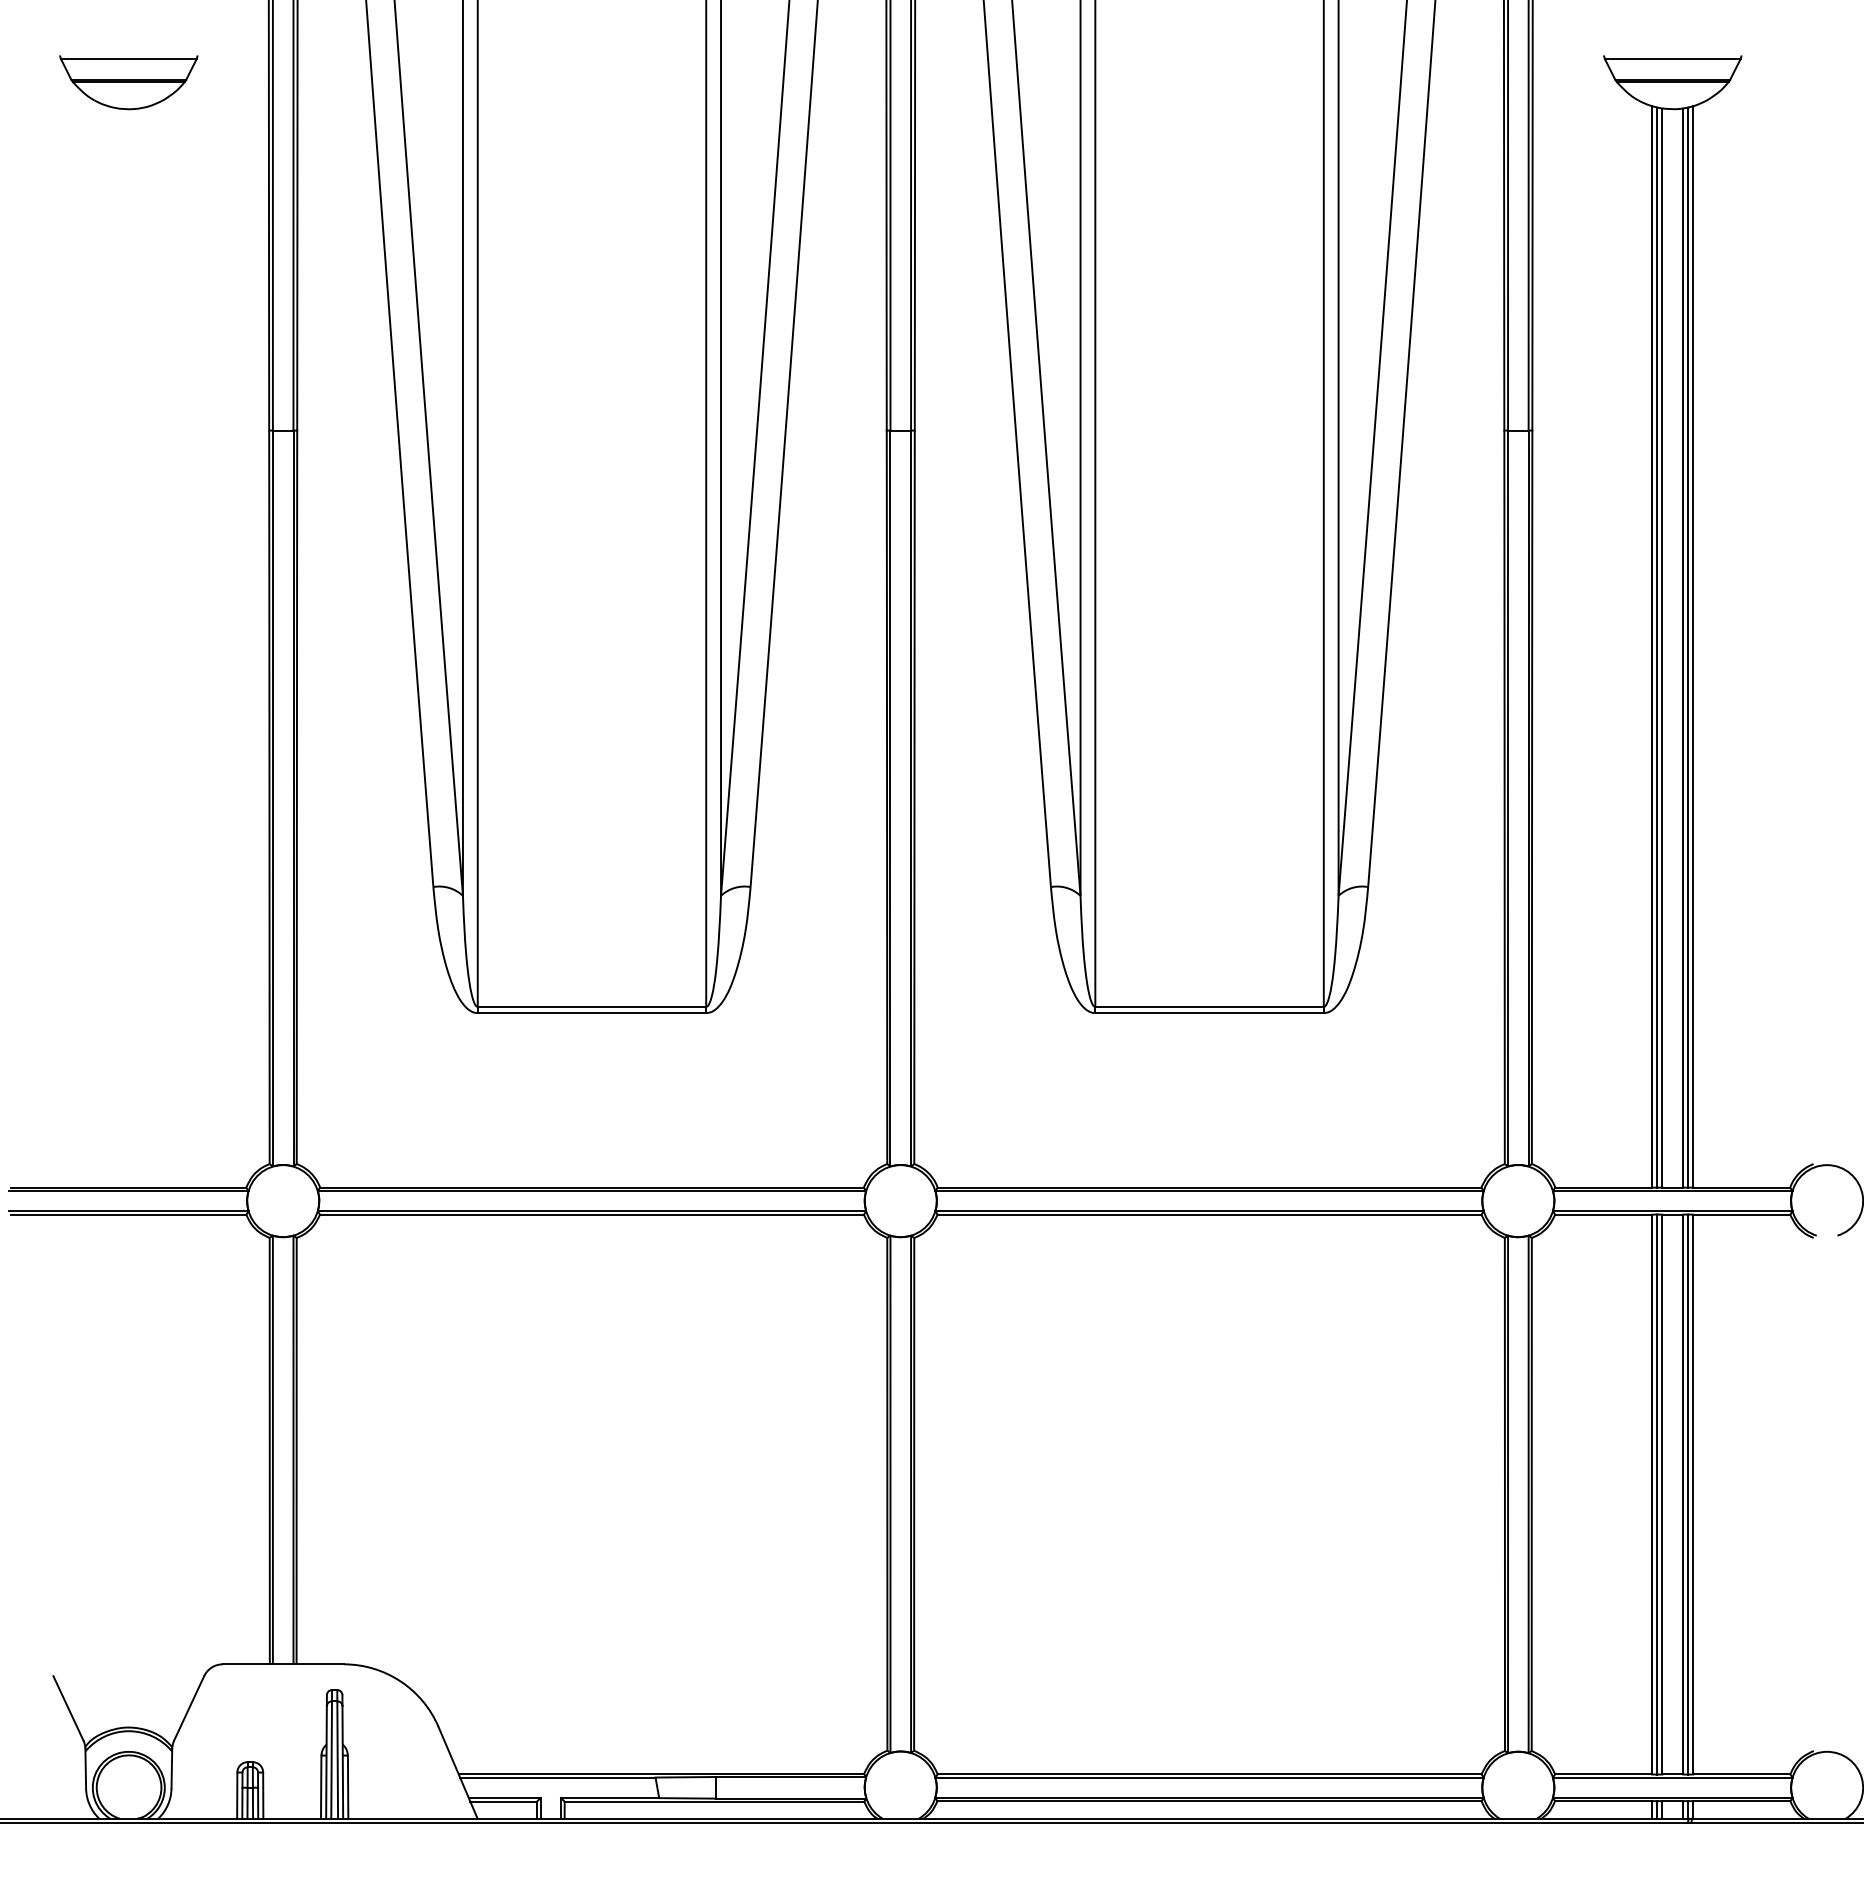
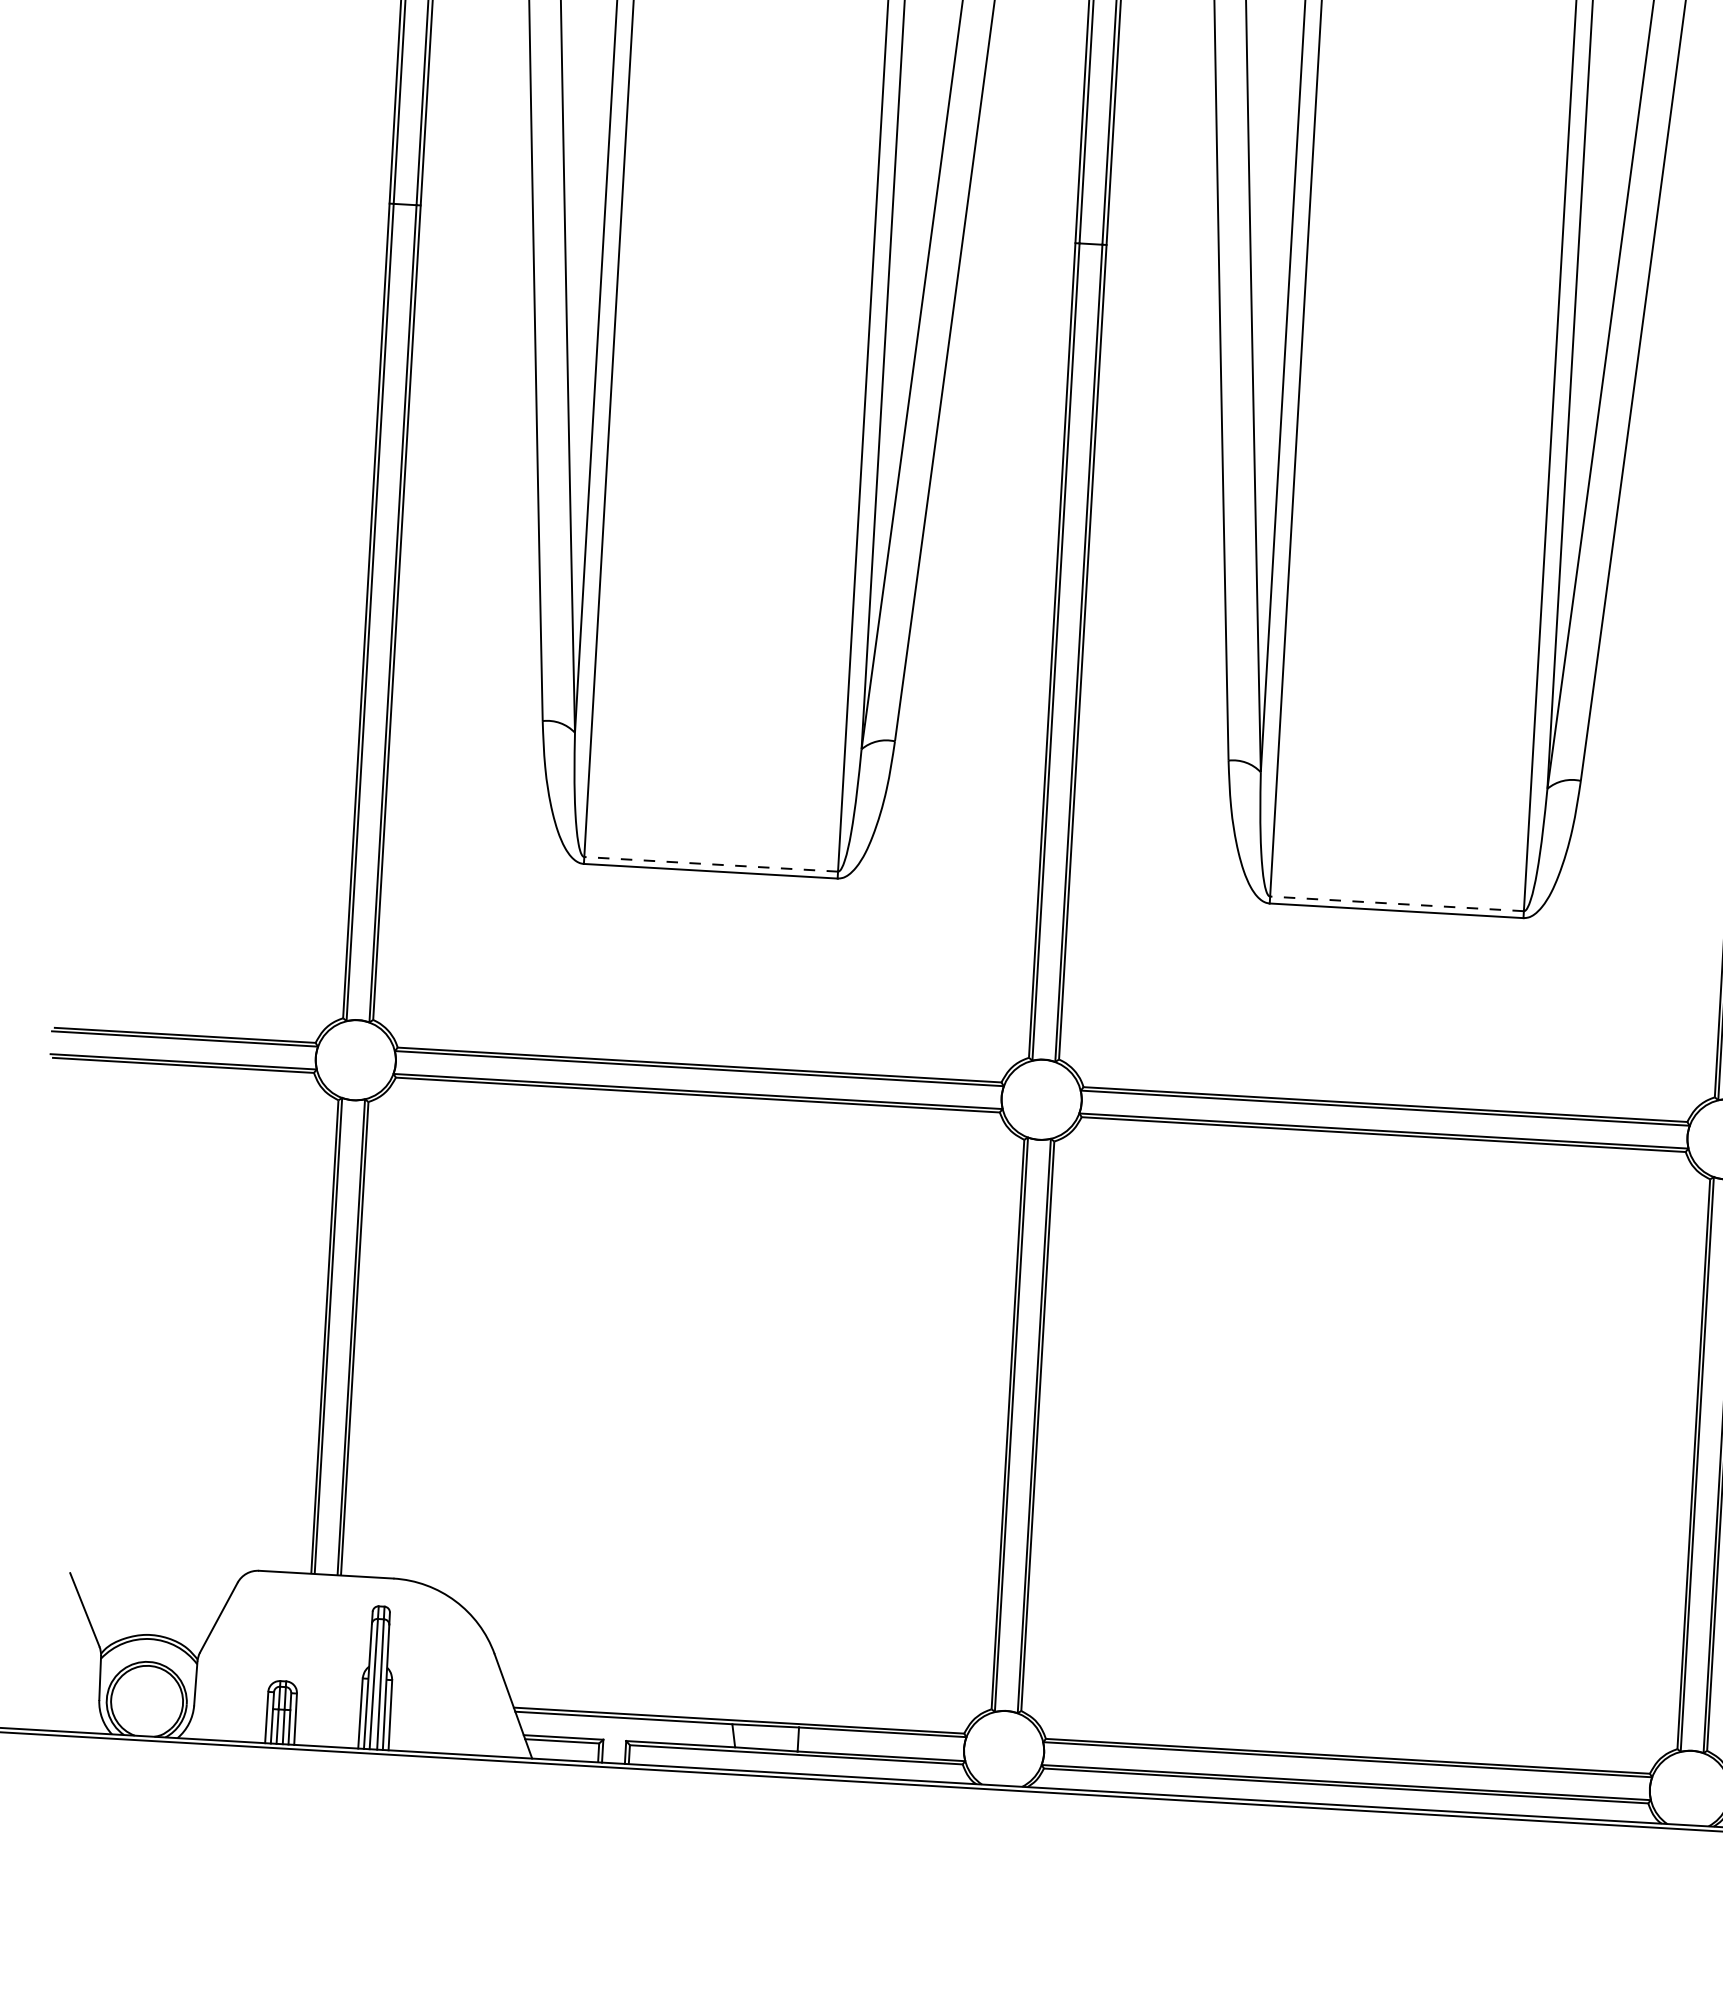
line: (591, 1006) -> (710, 863), solid -> dashed
line: (1209, 1006) -> (1396, 903), solid -> dashed

